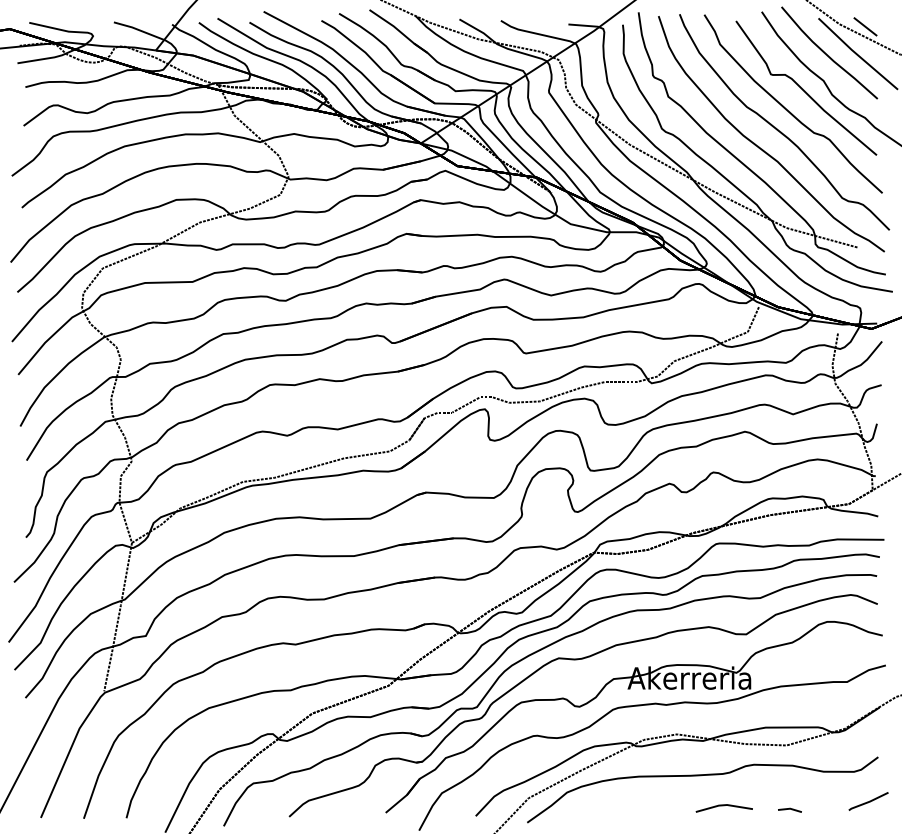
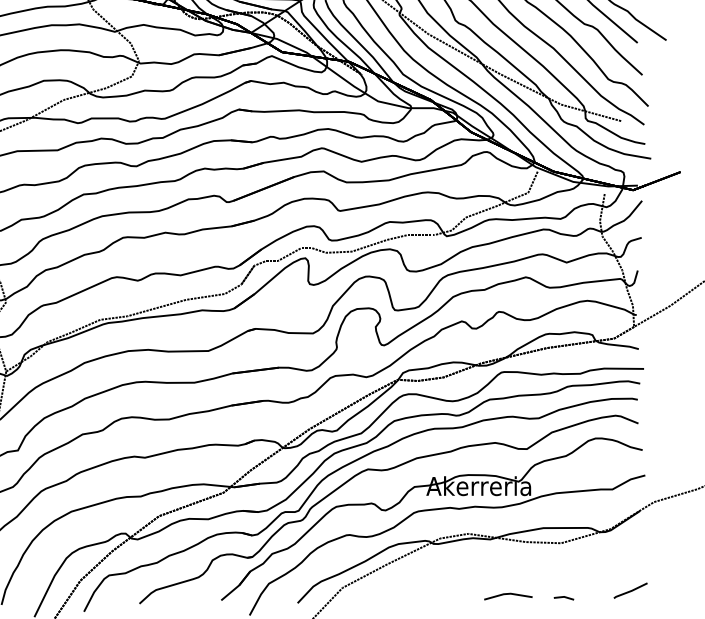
part: (701, 776) -> (489, 569), removed

